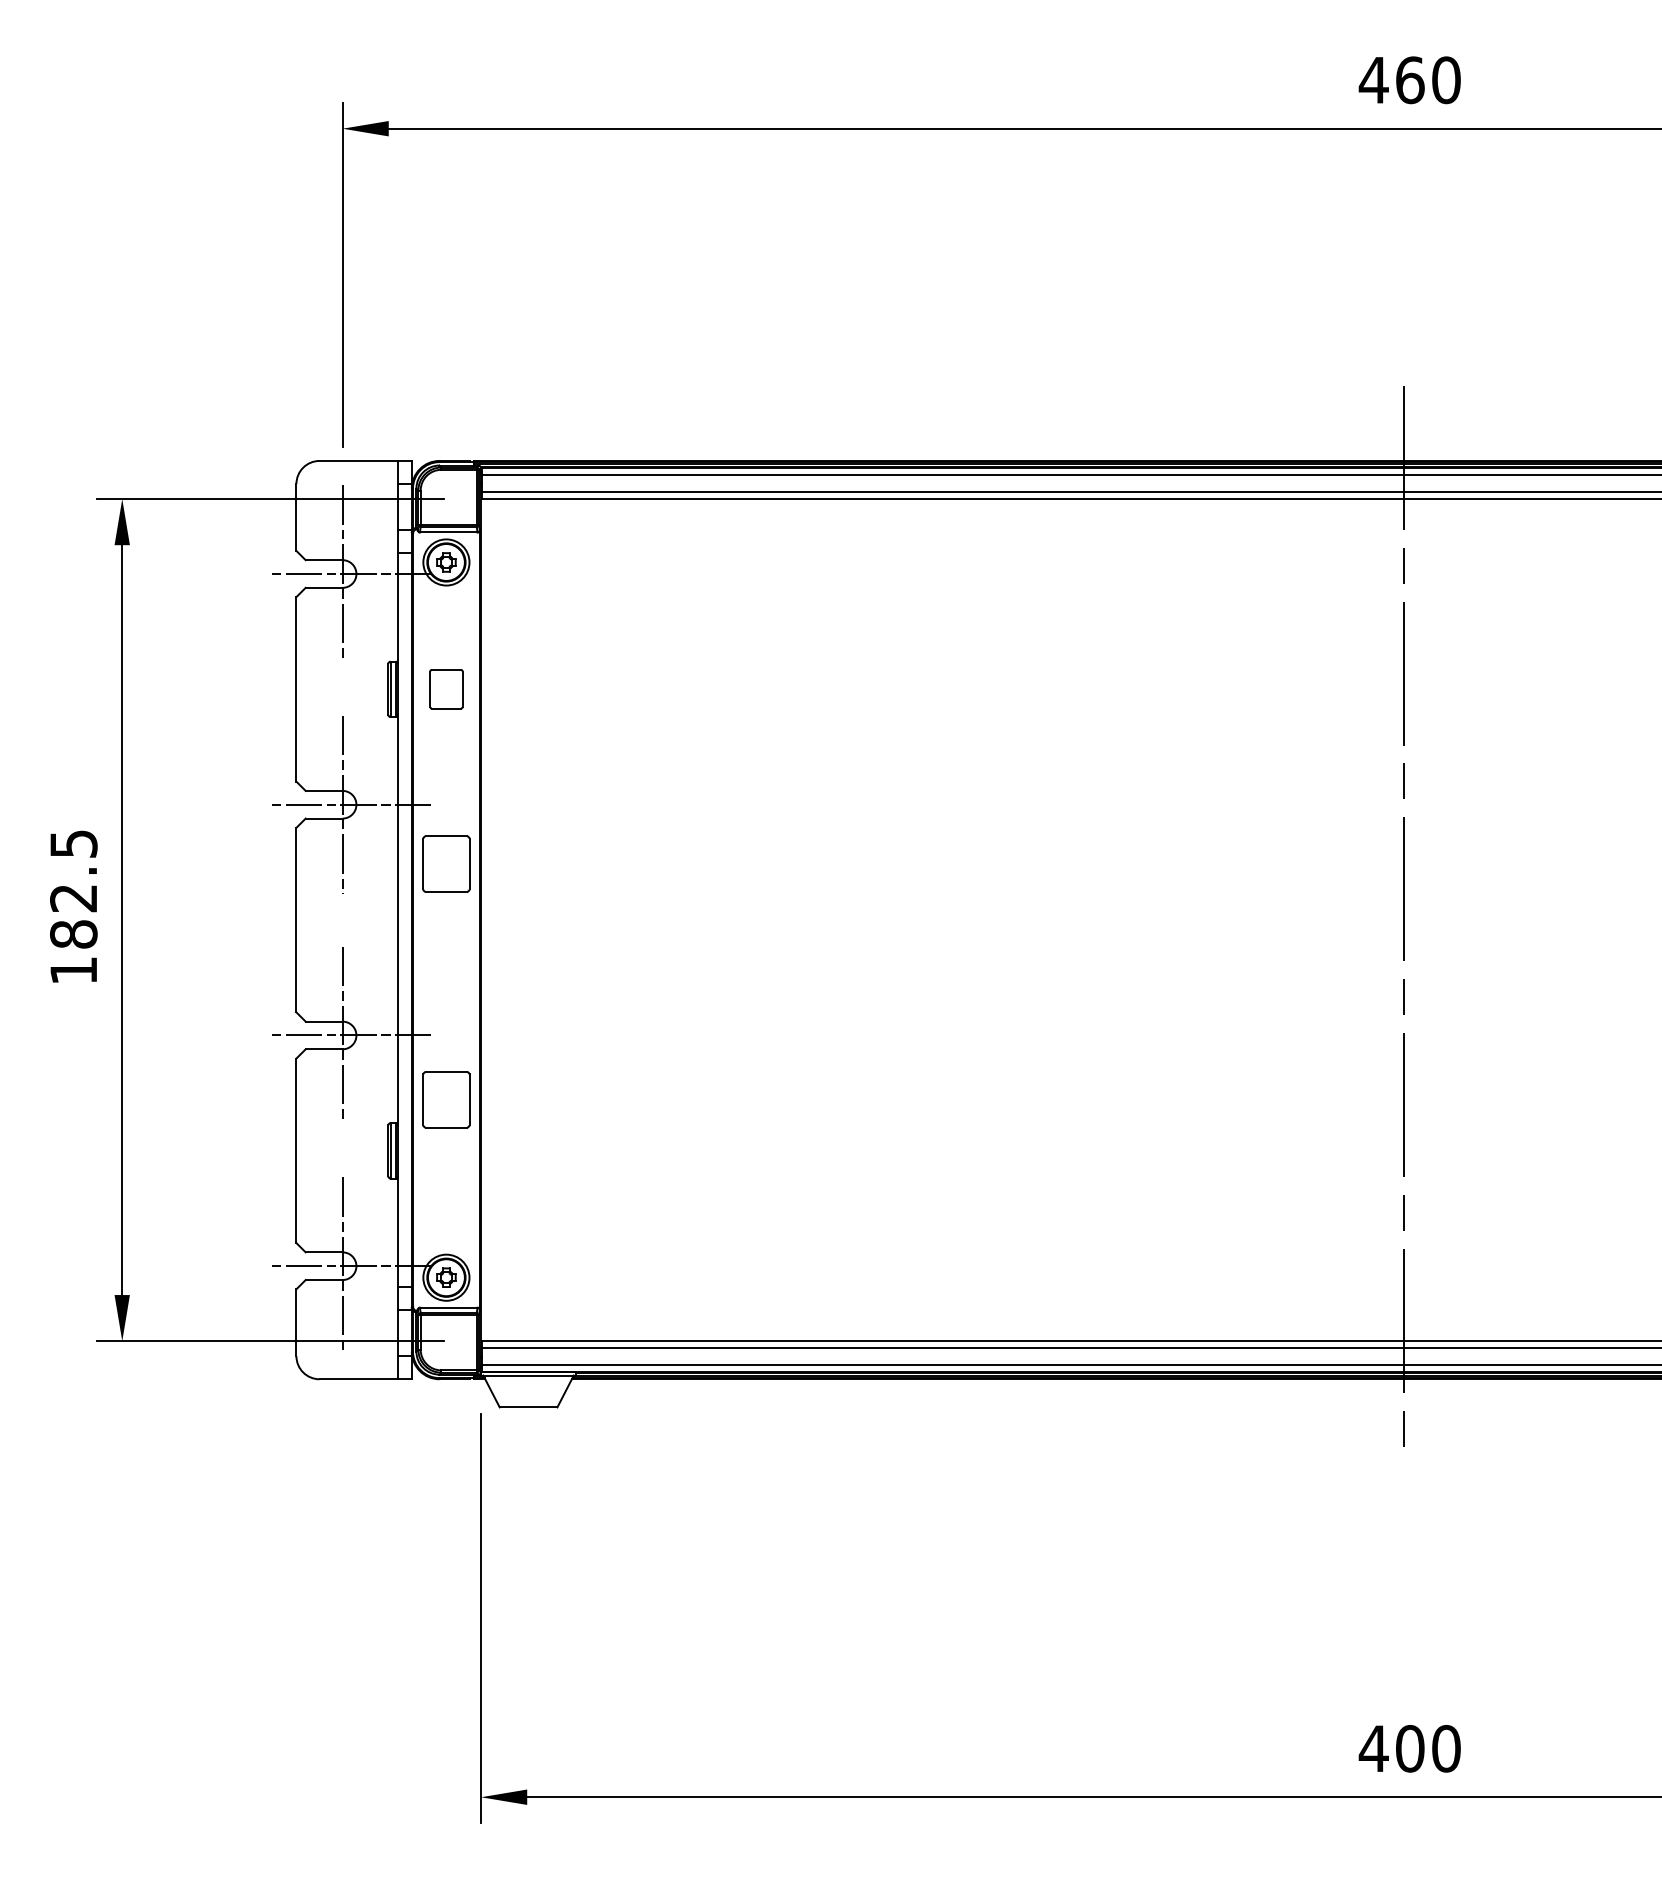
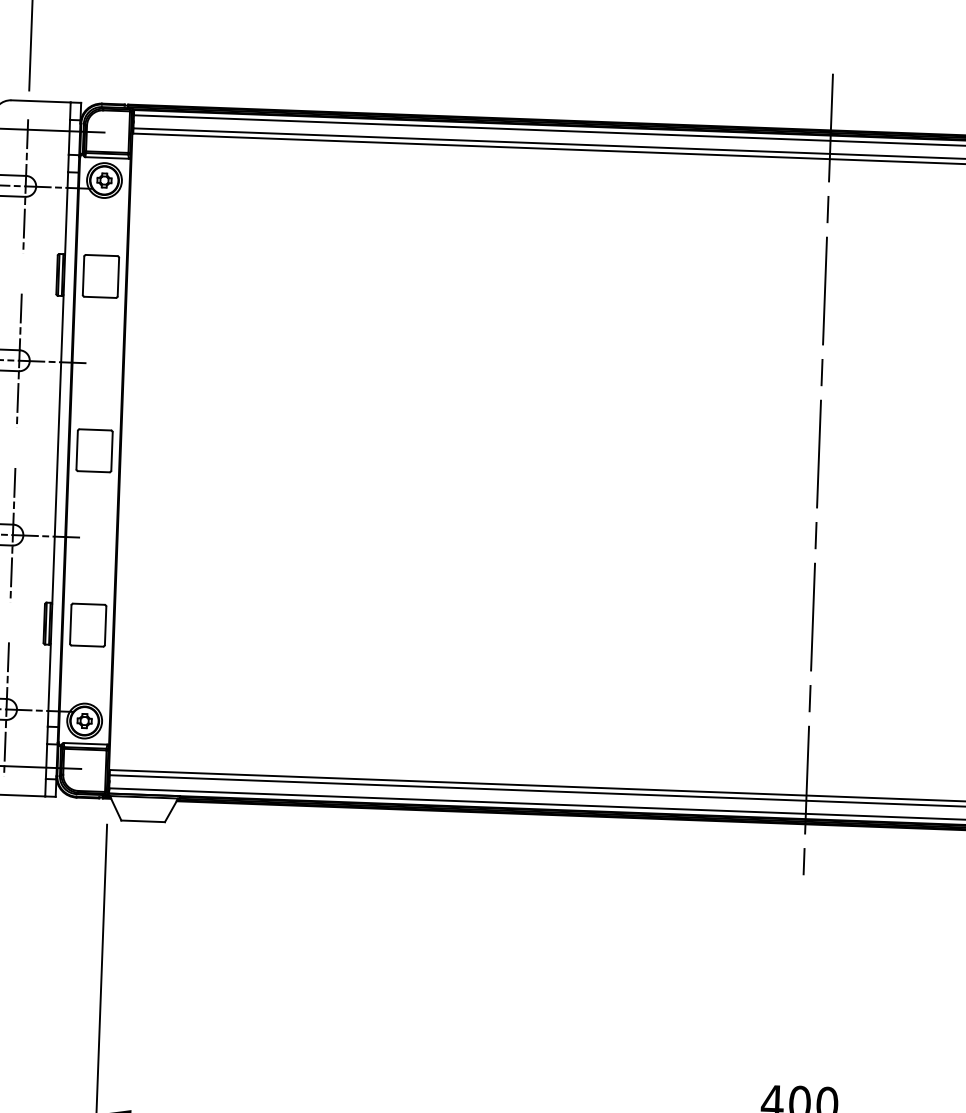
part: (446, 688) -> (101, 275), size x1.43
part: (446, 863) -> (94, 450), moved
part: (446, 1099) -> (88, 624), moved

